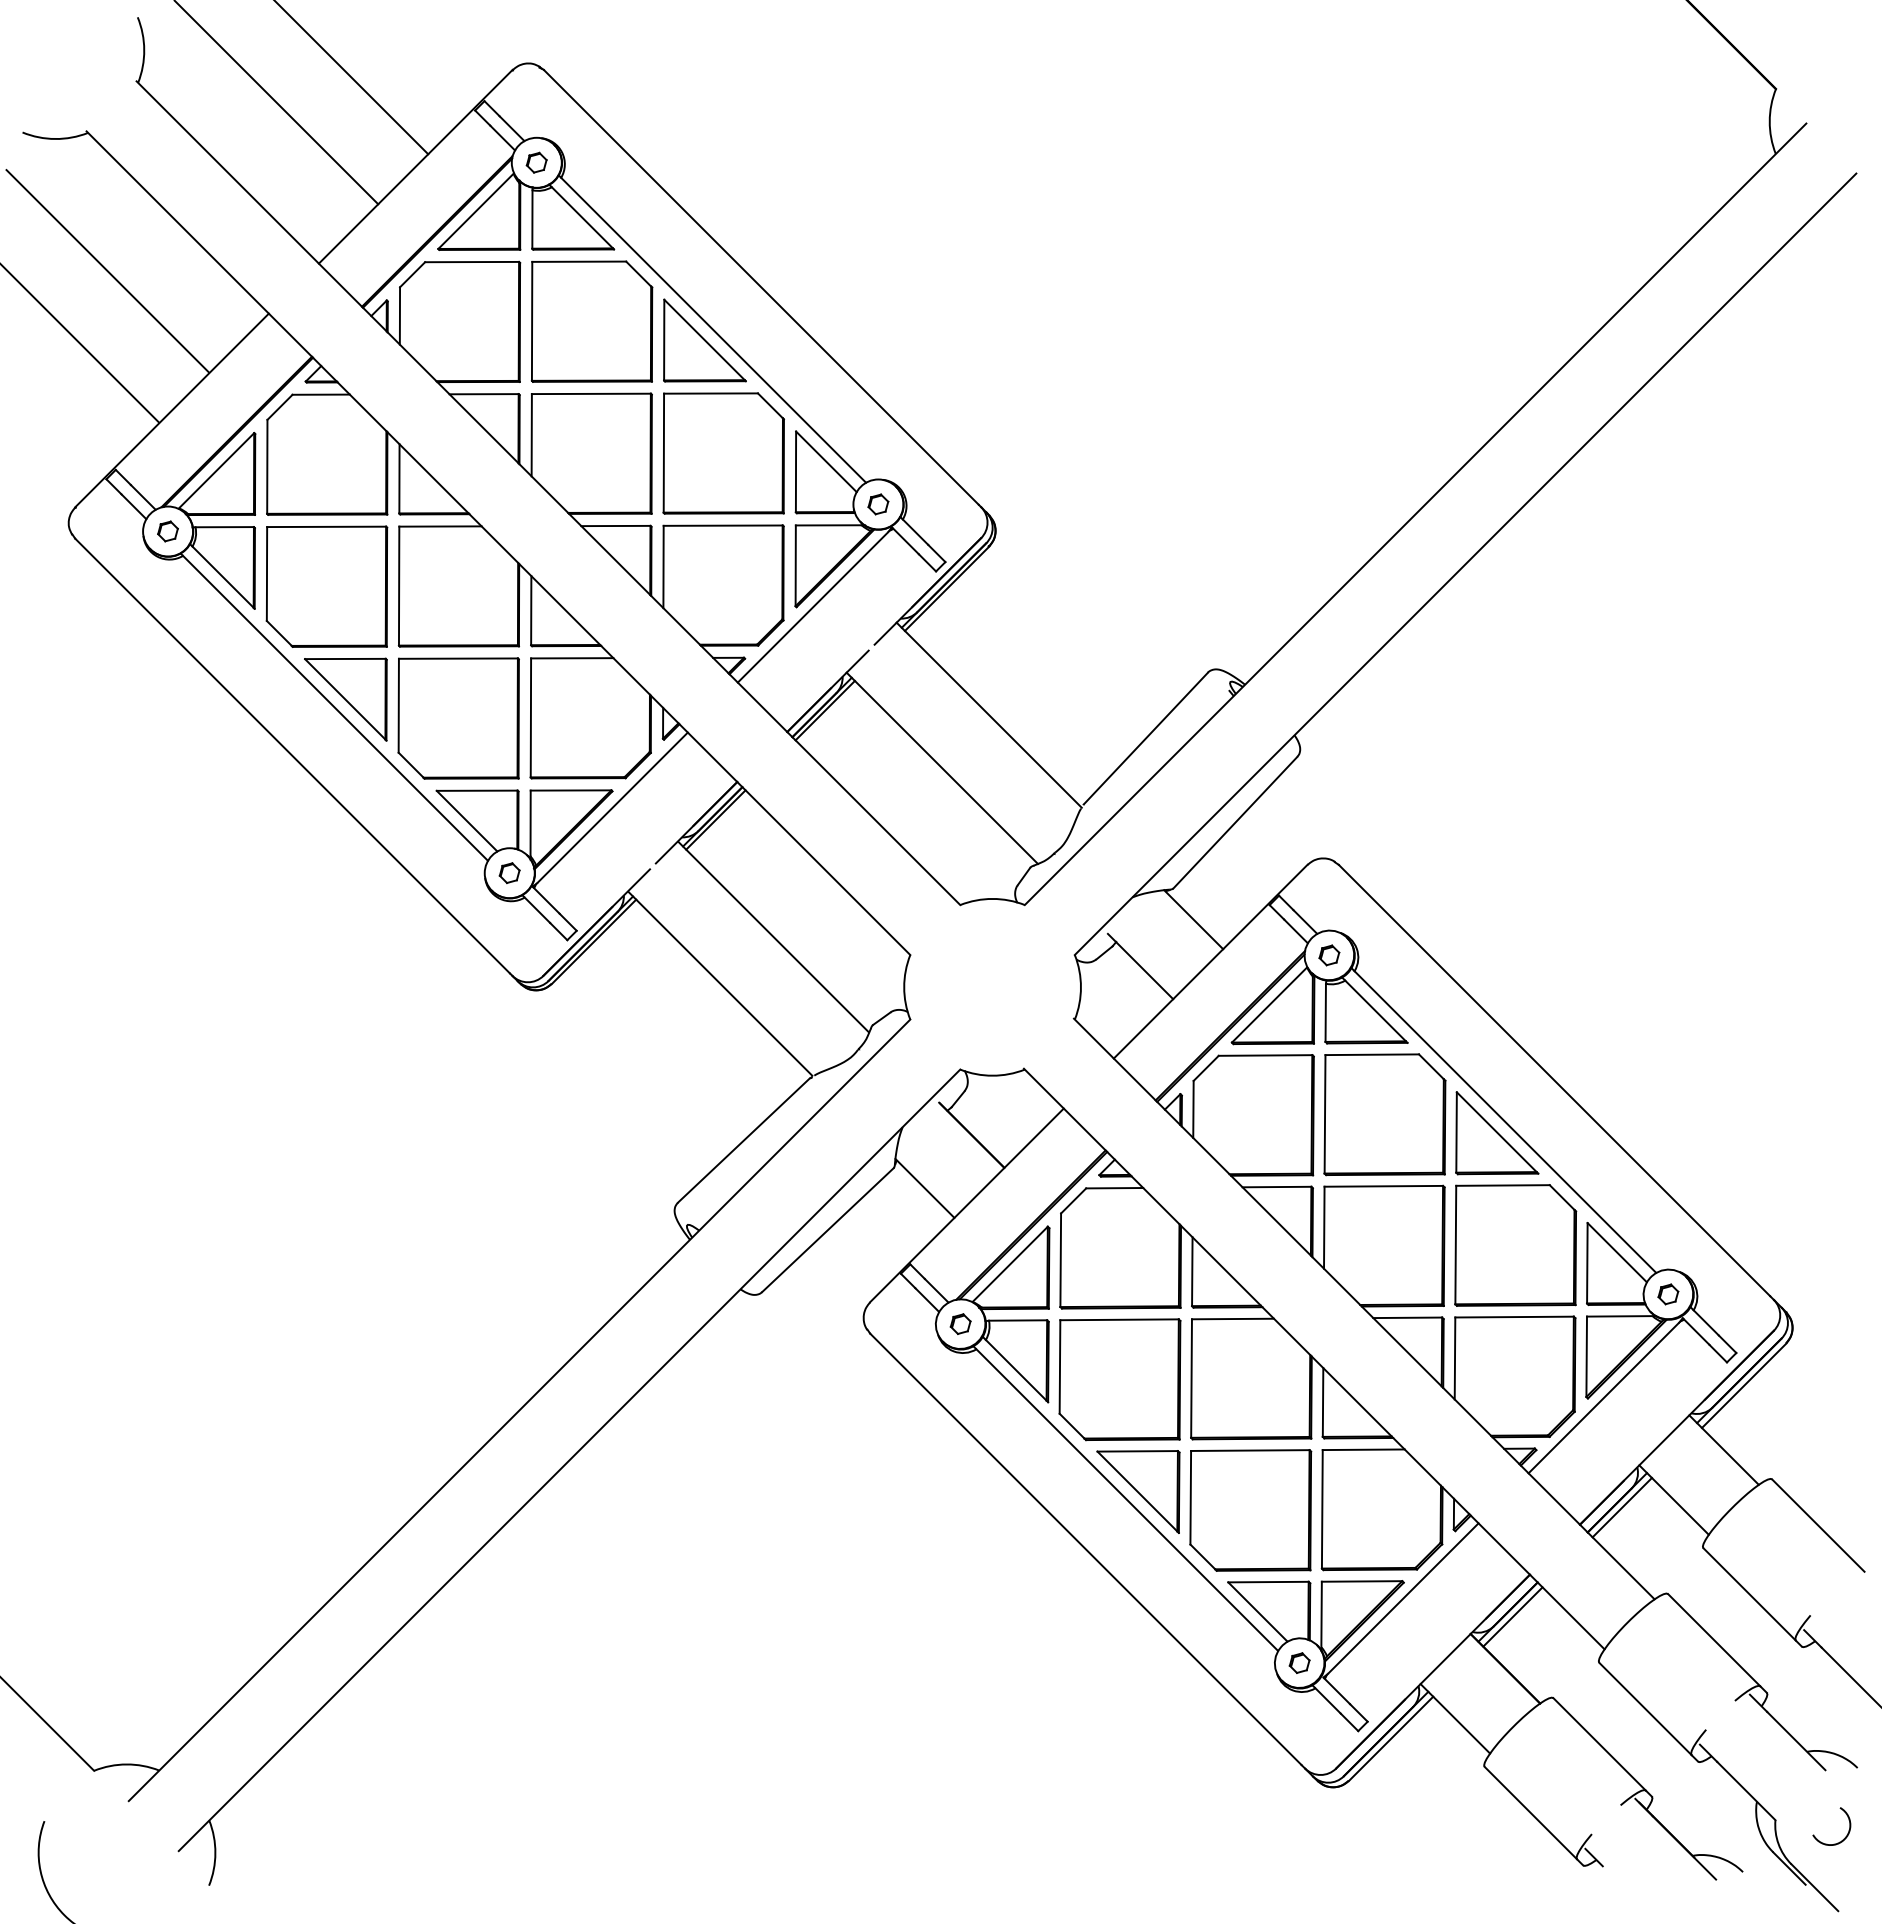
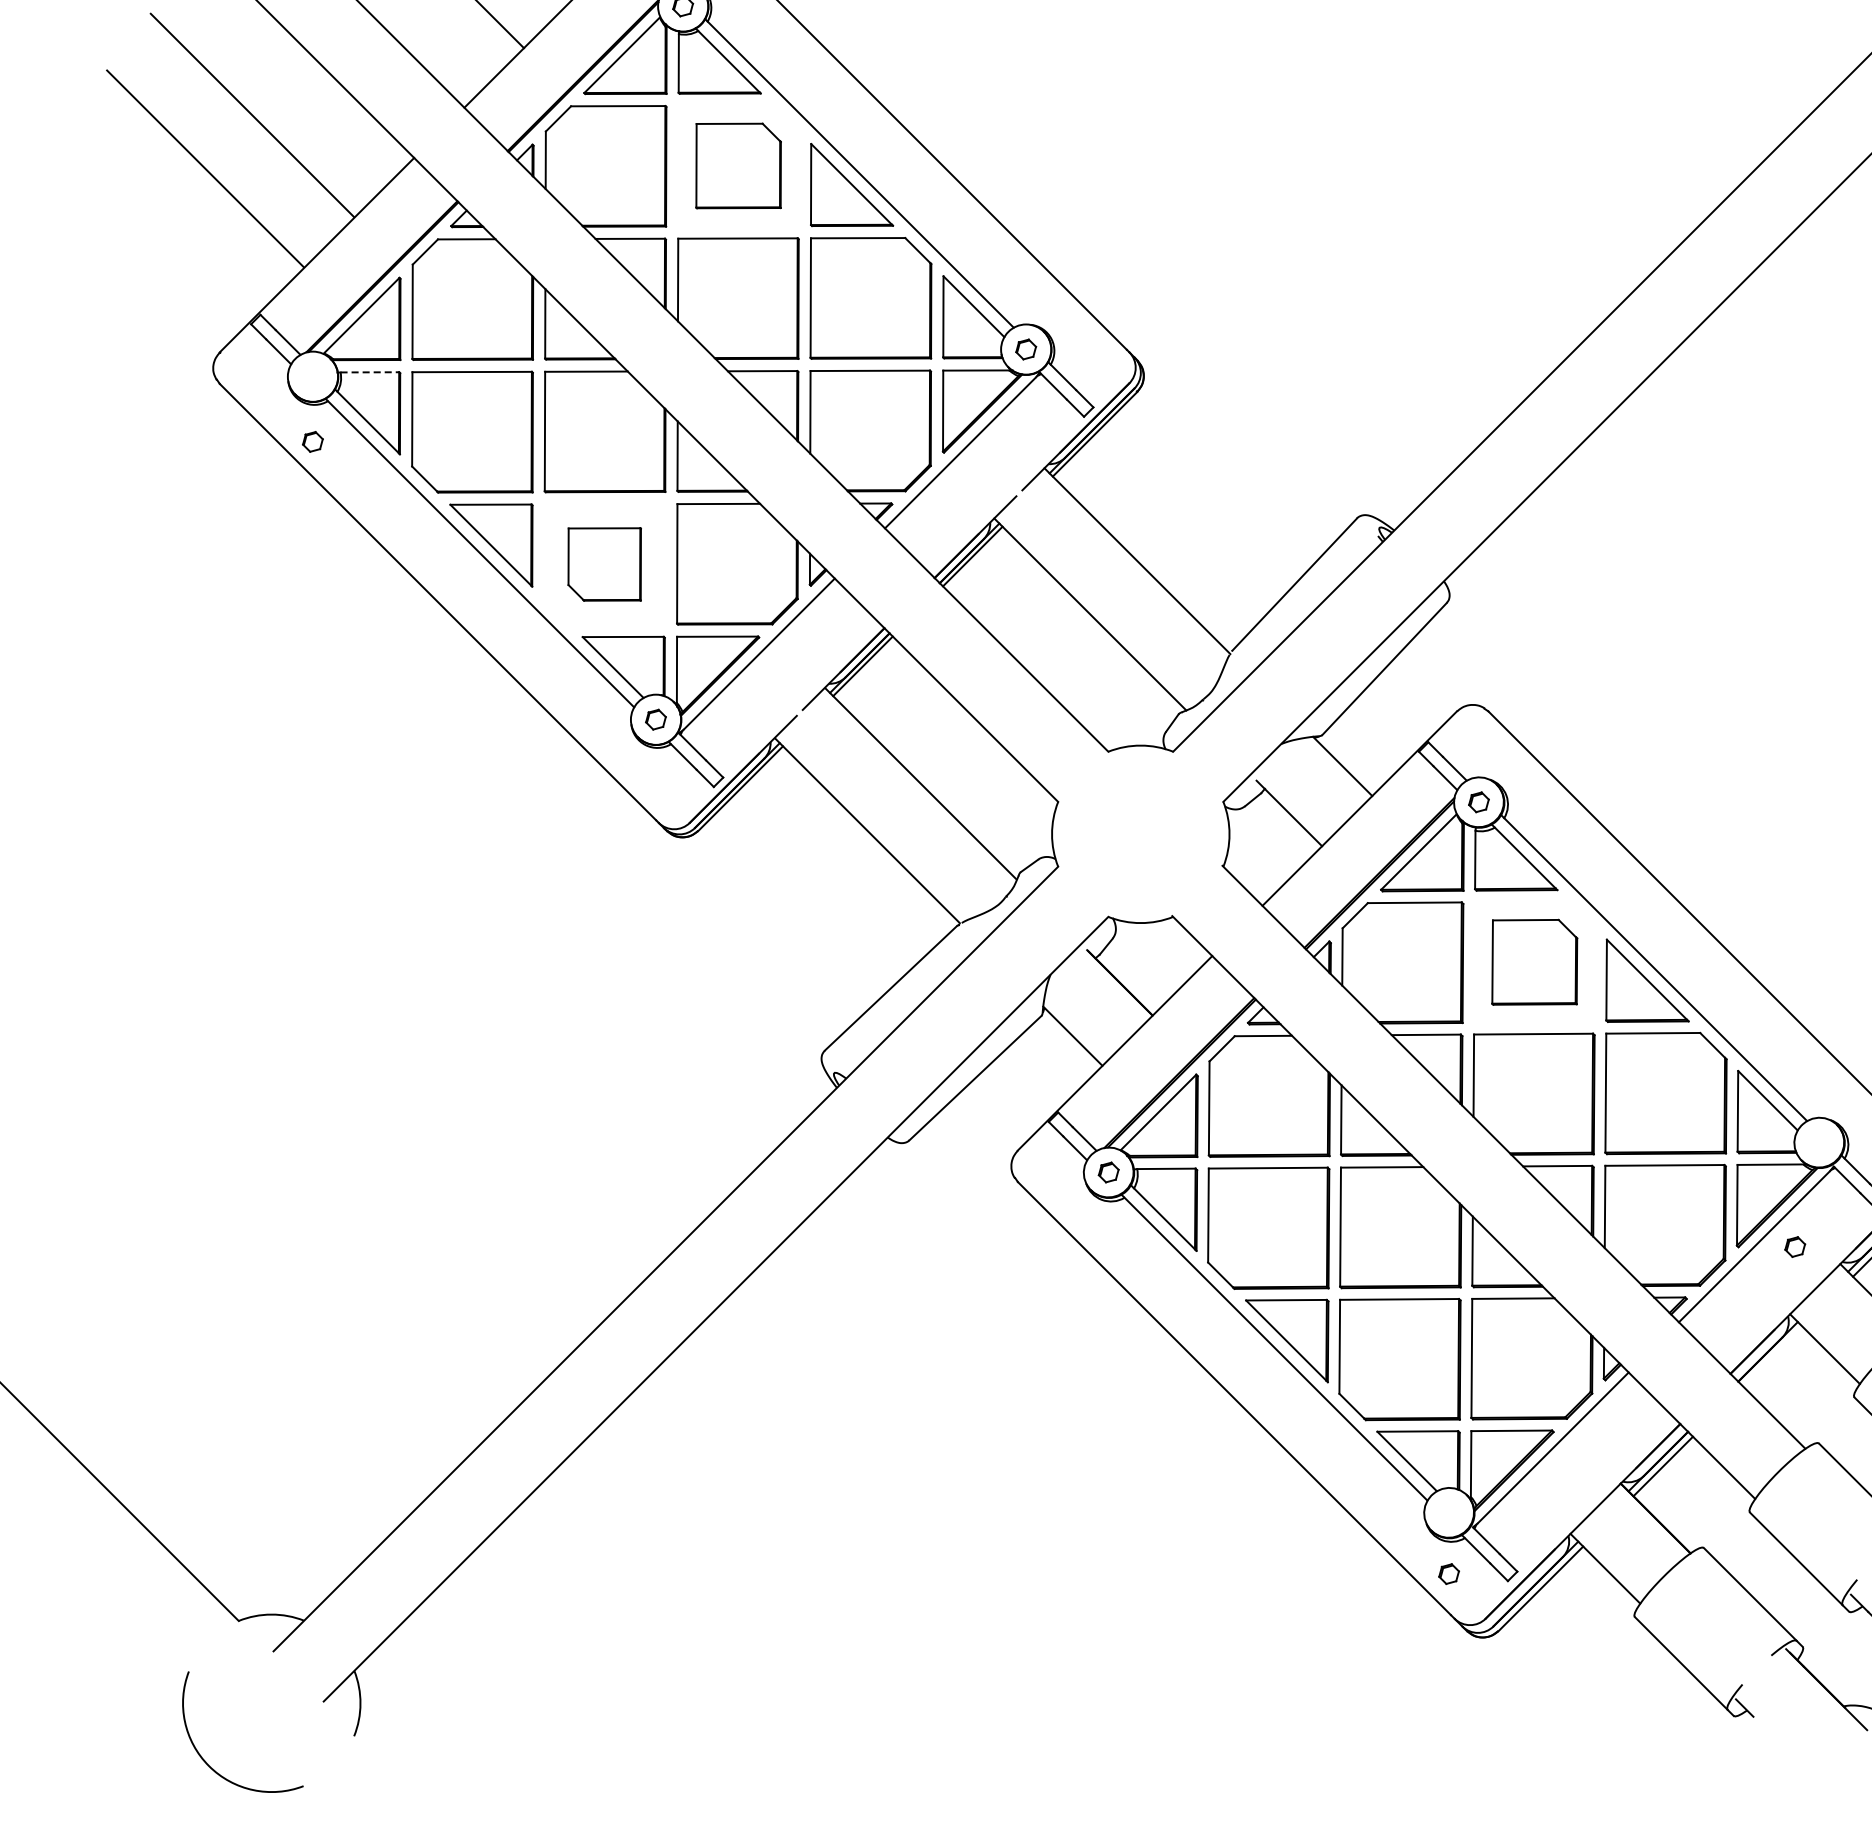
part: (591, 321) -> (738, 165), size x0.7
line: (225, 527) -> (370, 372), solid -> dashed
part: (167, 531) -> (312, 441), moved
part: (458, 718) -> (604, 564), size x0.6
part: (1384, 1114) -> (1534, 962), size x0.7
part: (1668, 1294) -> (1795, 1247), moved
line: (1621, 1507) -> (1772, 1356), removed
part: (1299, 1662) -> (1448, 1573), moved

